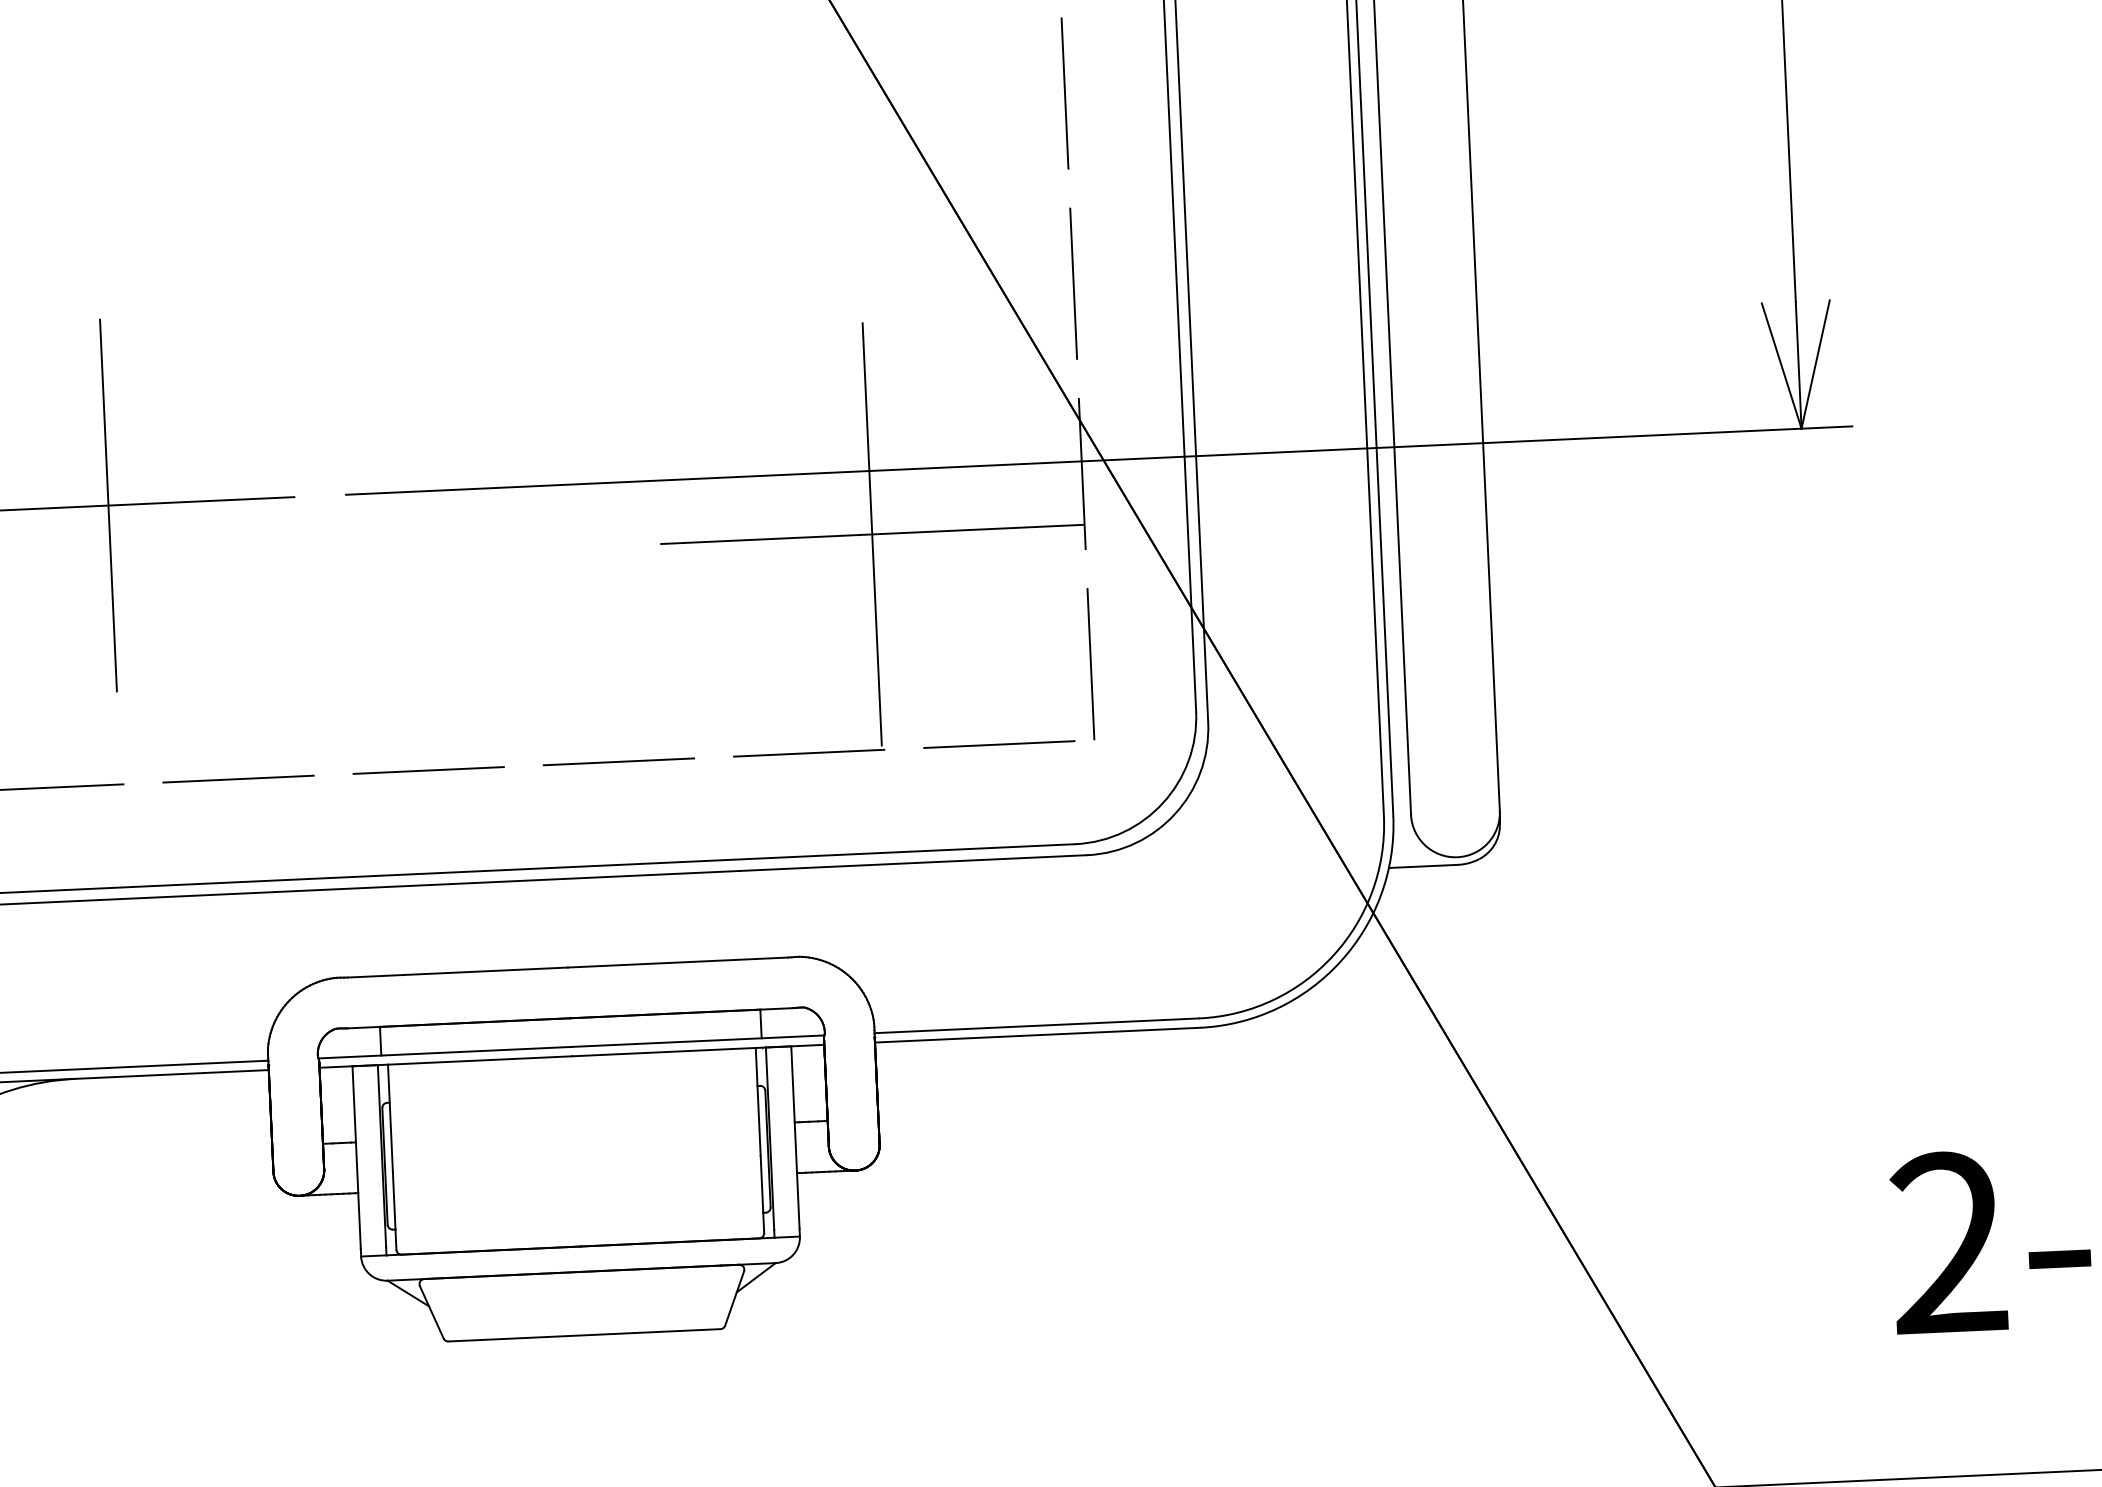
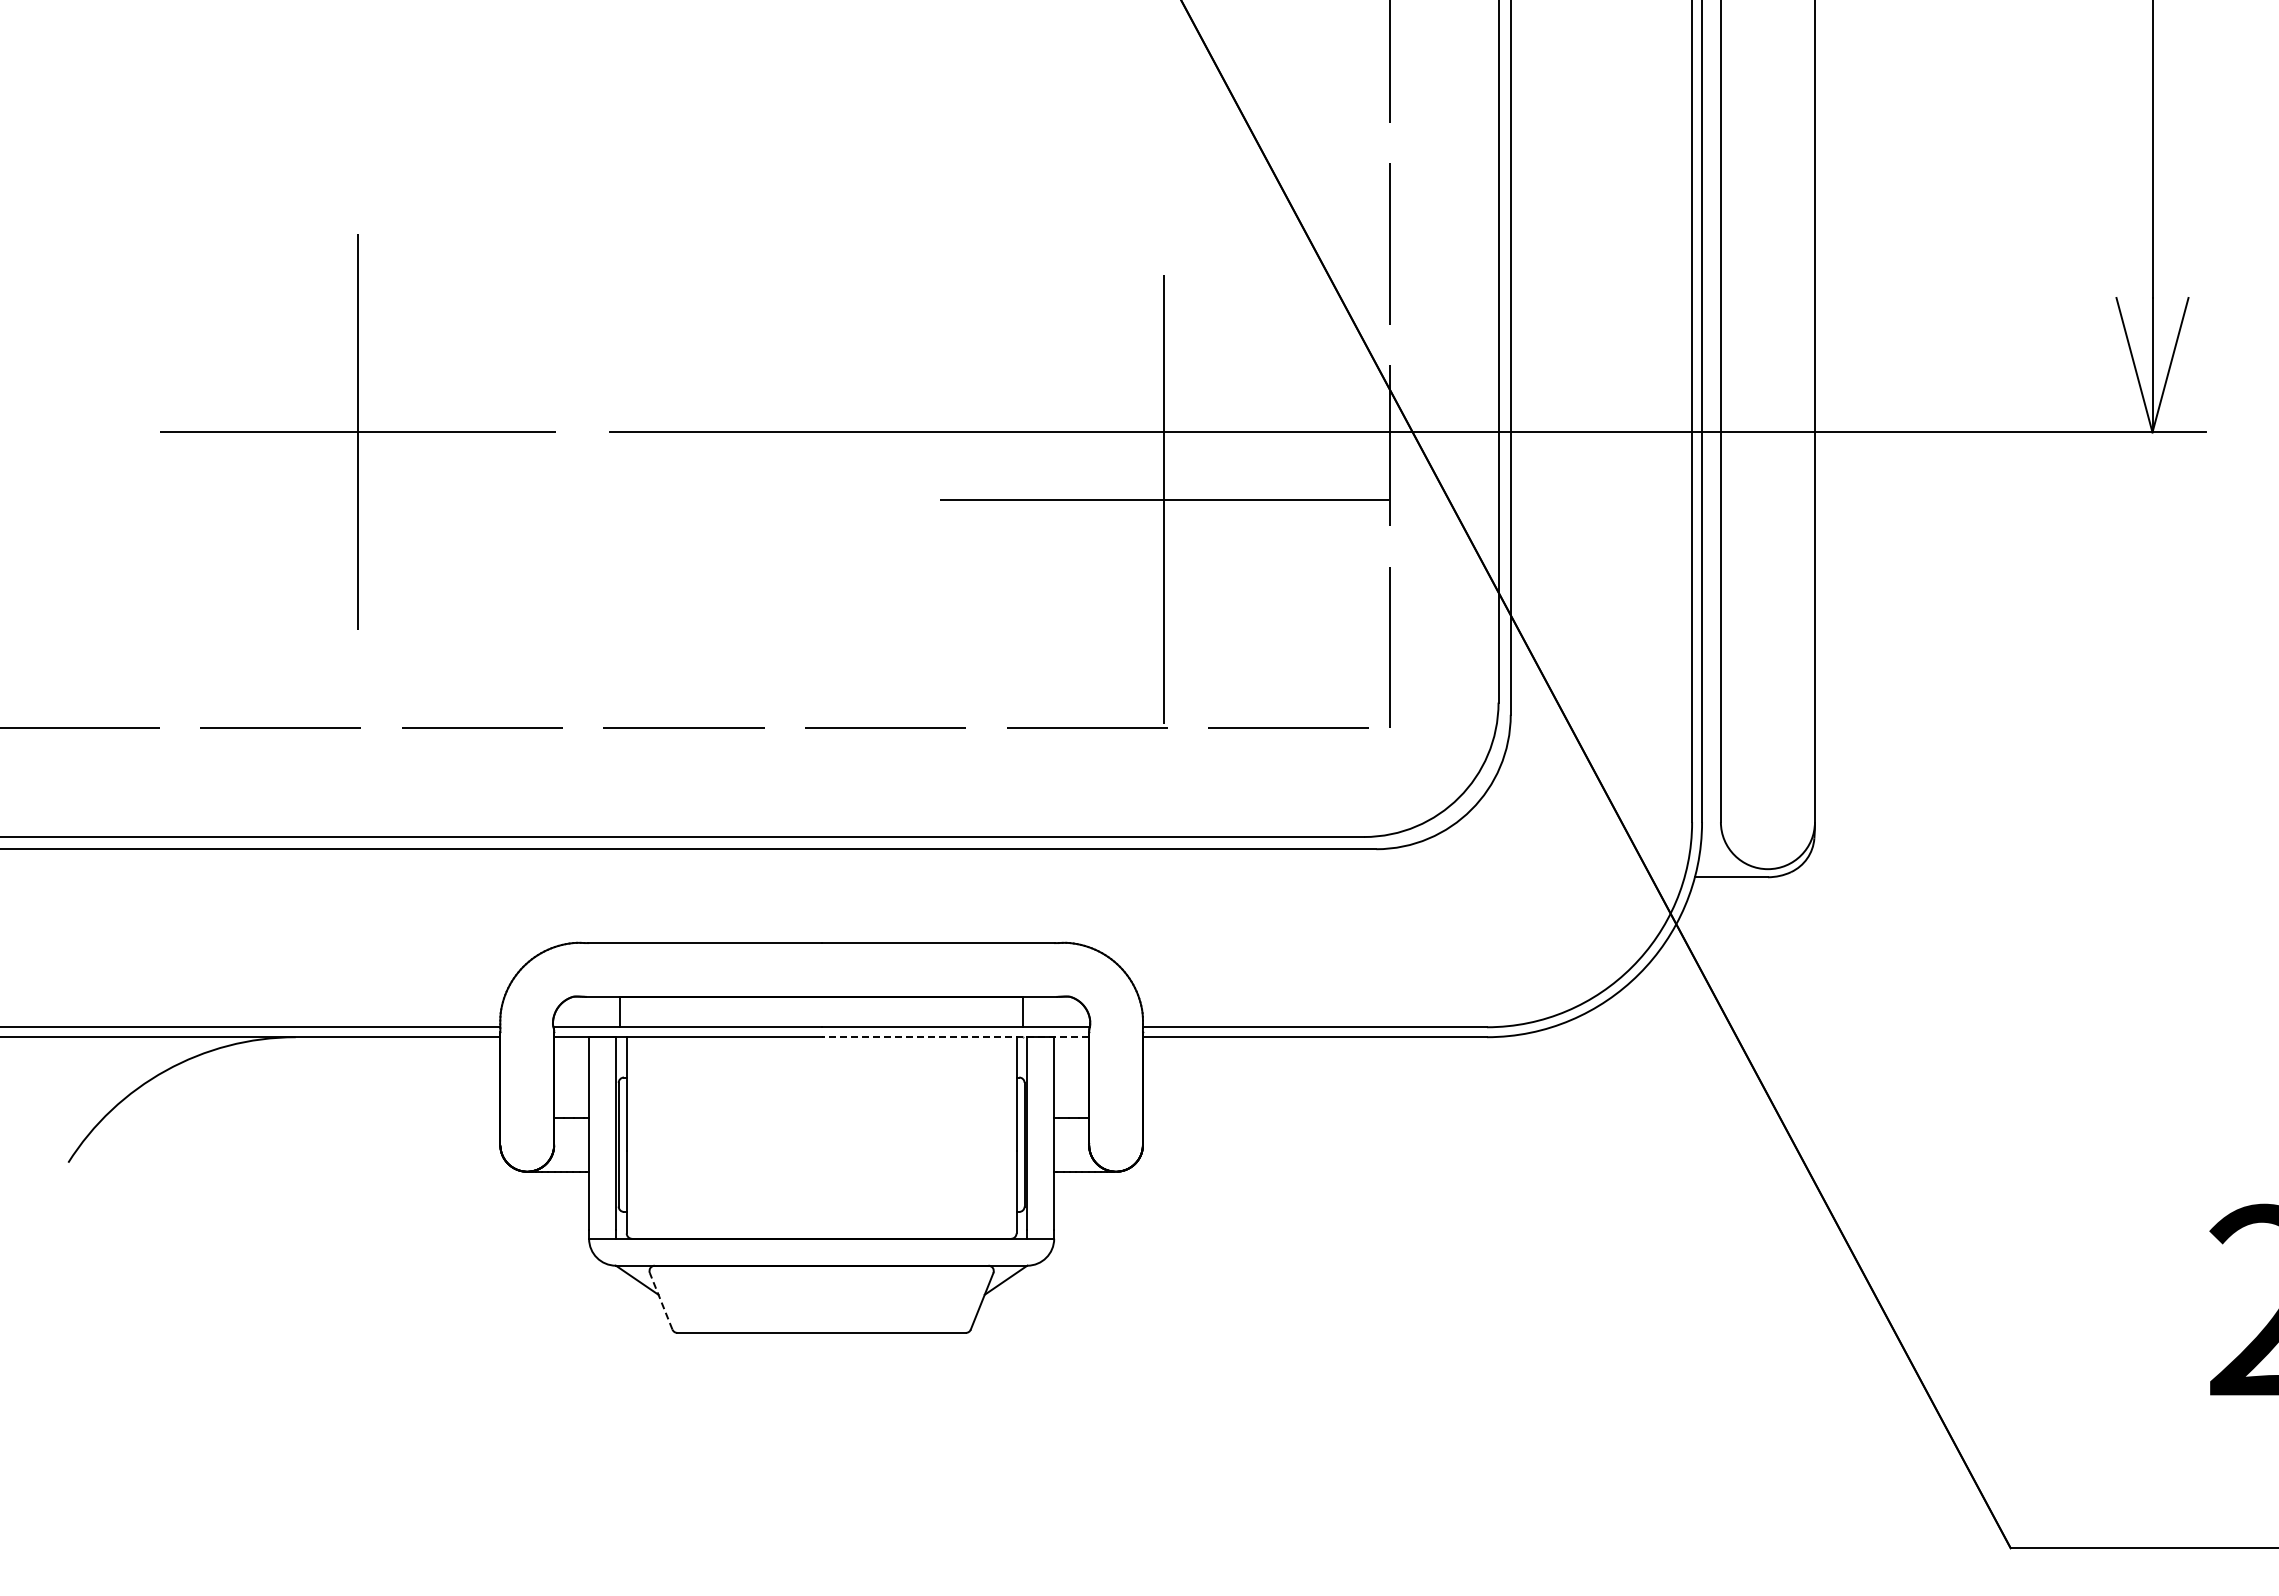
line: (698, 1050) -> (955, 1037), solid -> dashed
line: (431, 1311) -> (660, 1300), solid -> dashed

